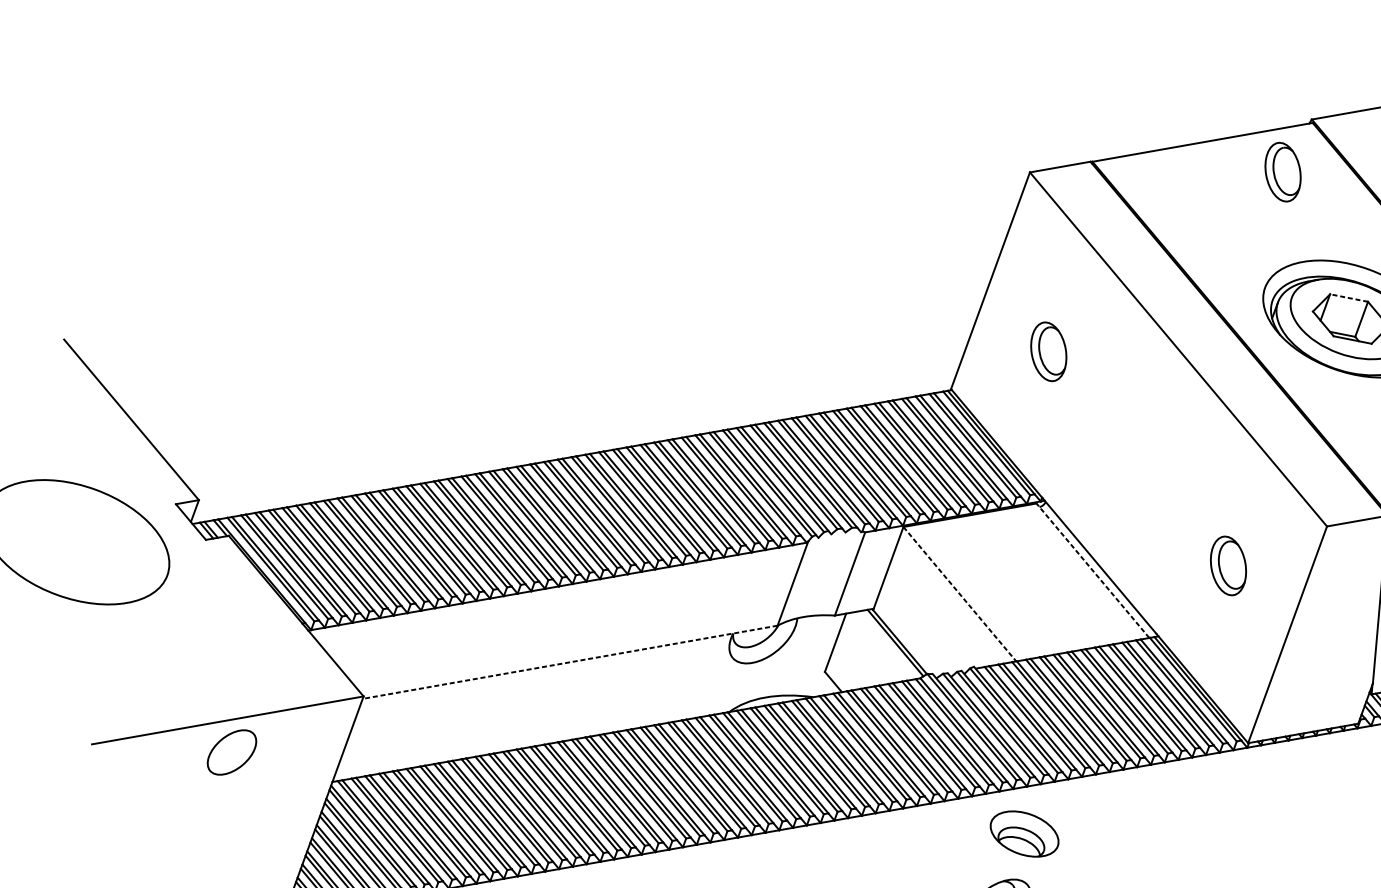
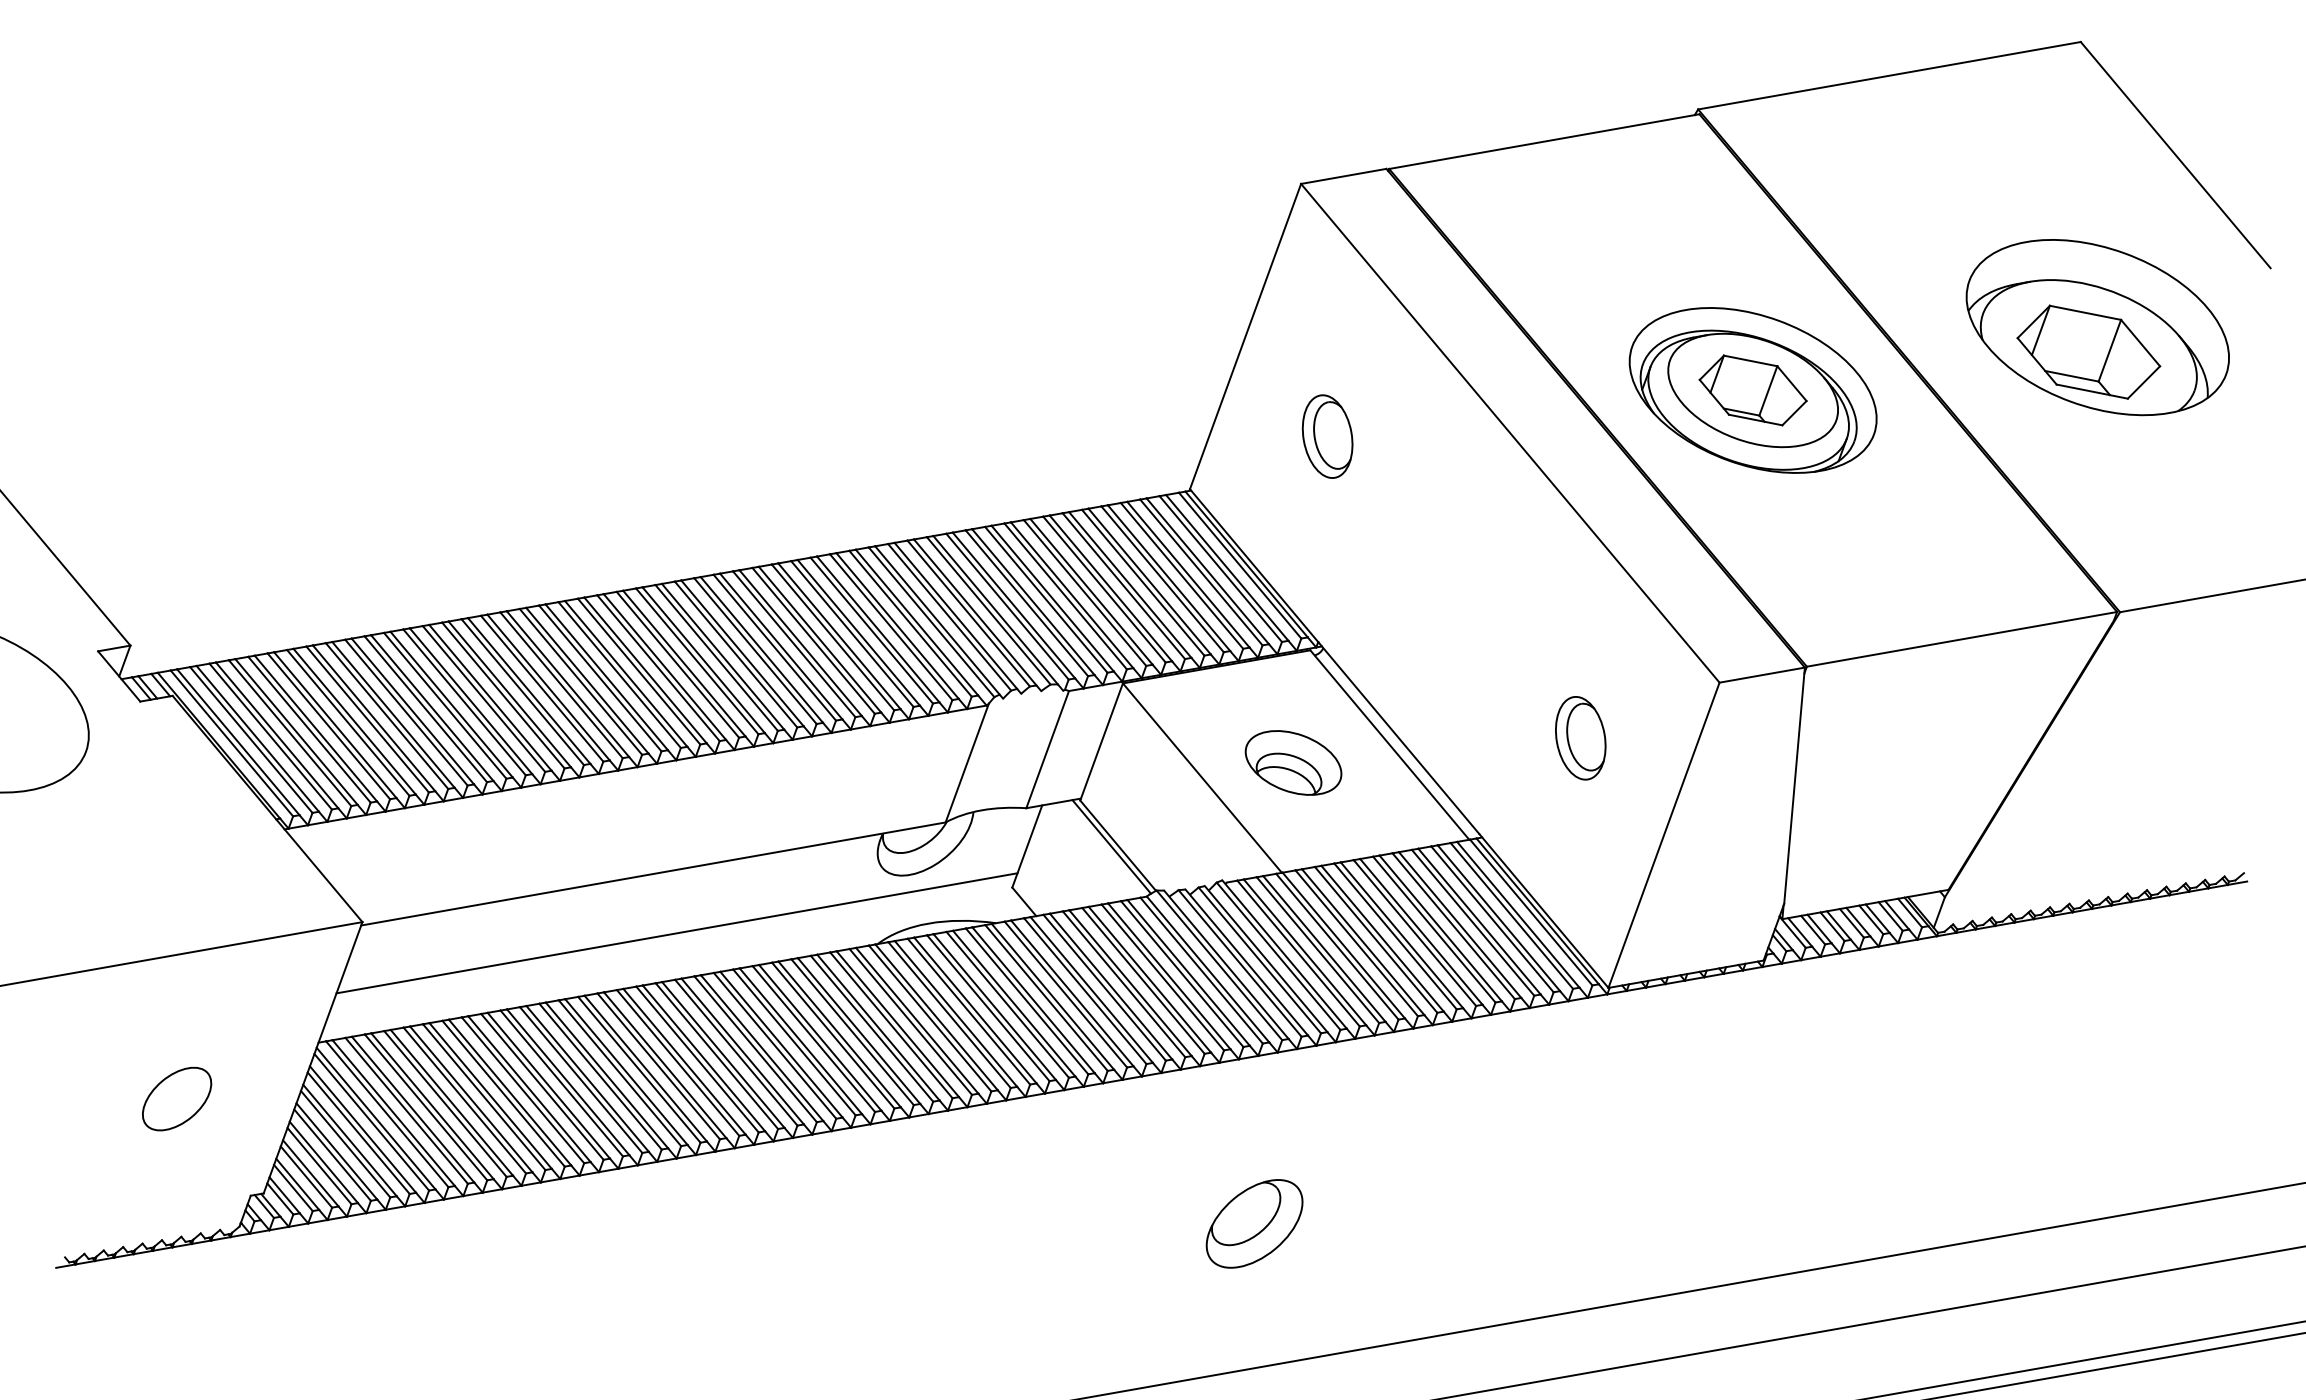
part: (1282, 172) -> (1657, 183), removed
line: (1348, 297) -> (1750, 360), dashed -> solid
line: (1092, 571) -> (1389, 745), dashed -> solid
line: (959, 594) -> (1202, 778), dashed -> solid
line: (570, 661) -> (653, 873), dashed -> solid
line: (586, 704) -> (676, 933), added
part: (232, 752) -> (177, 1098), moved
part: (1024, 833) -> (1293, 762), moved

